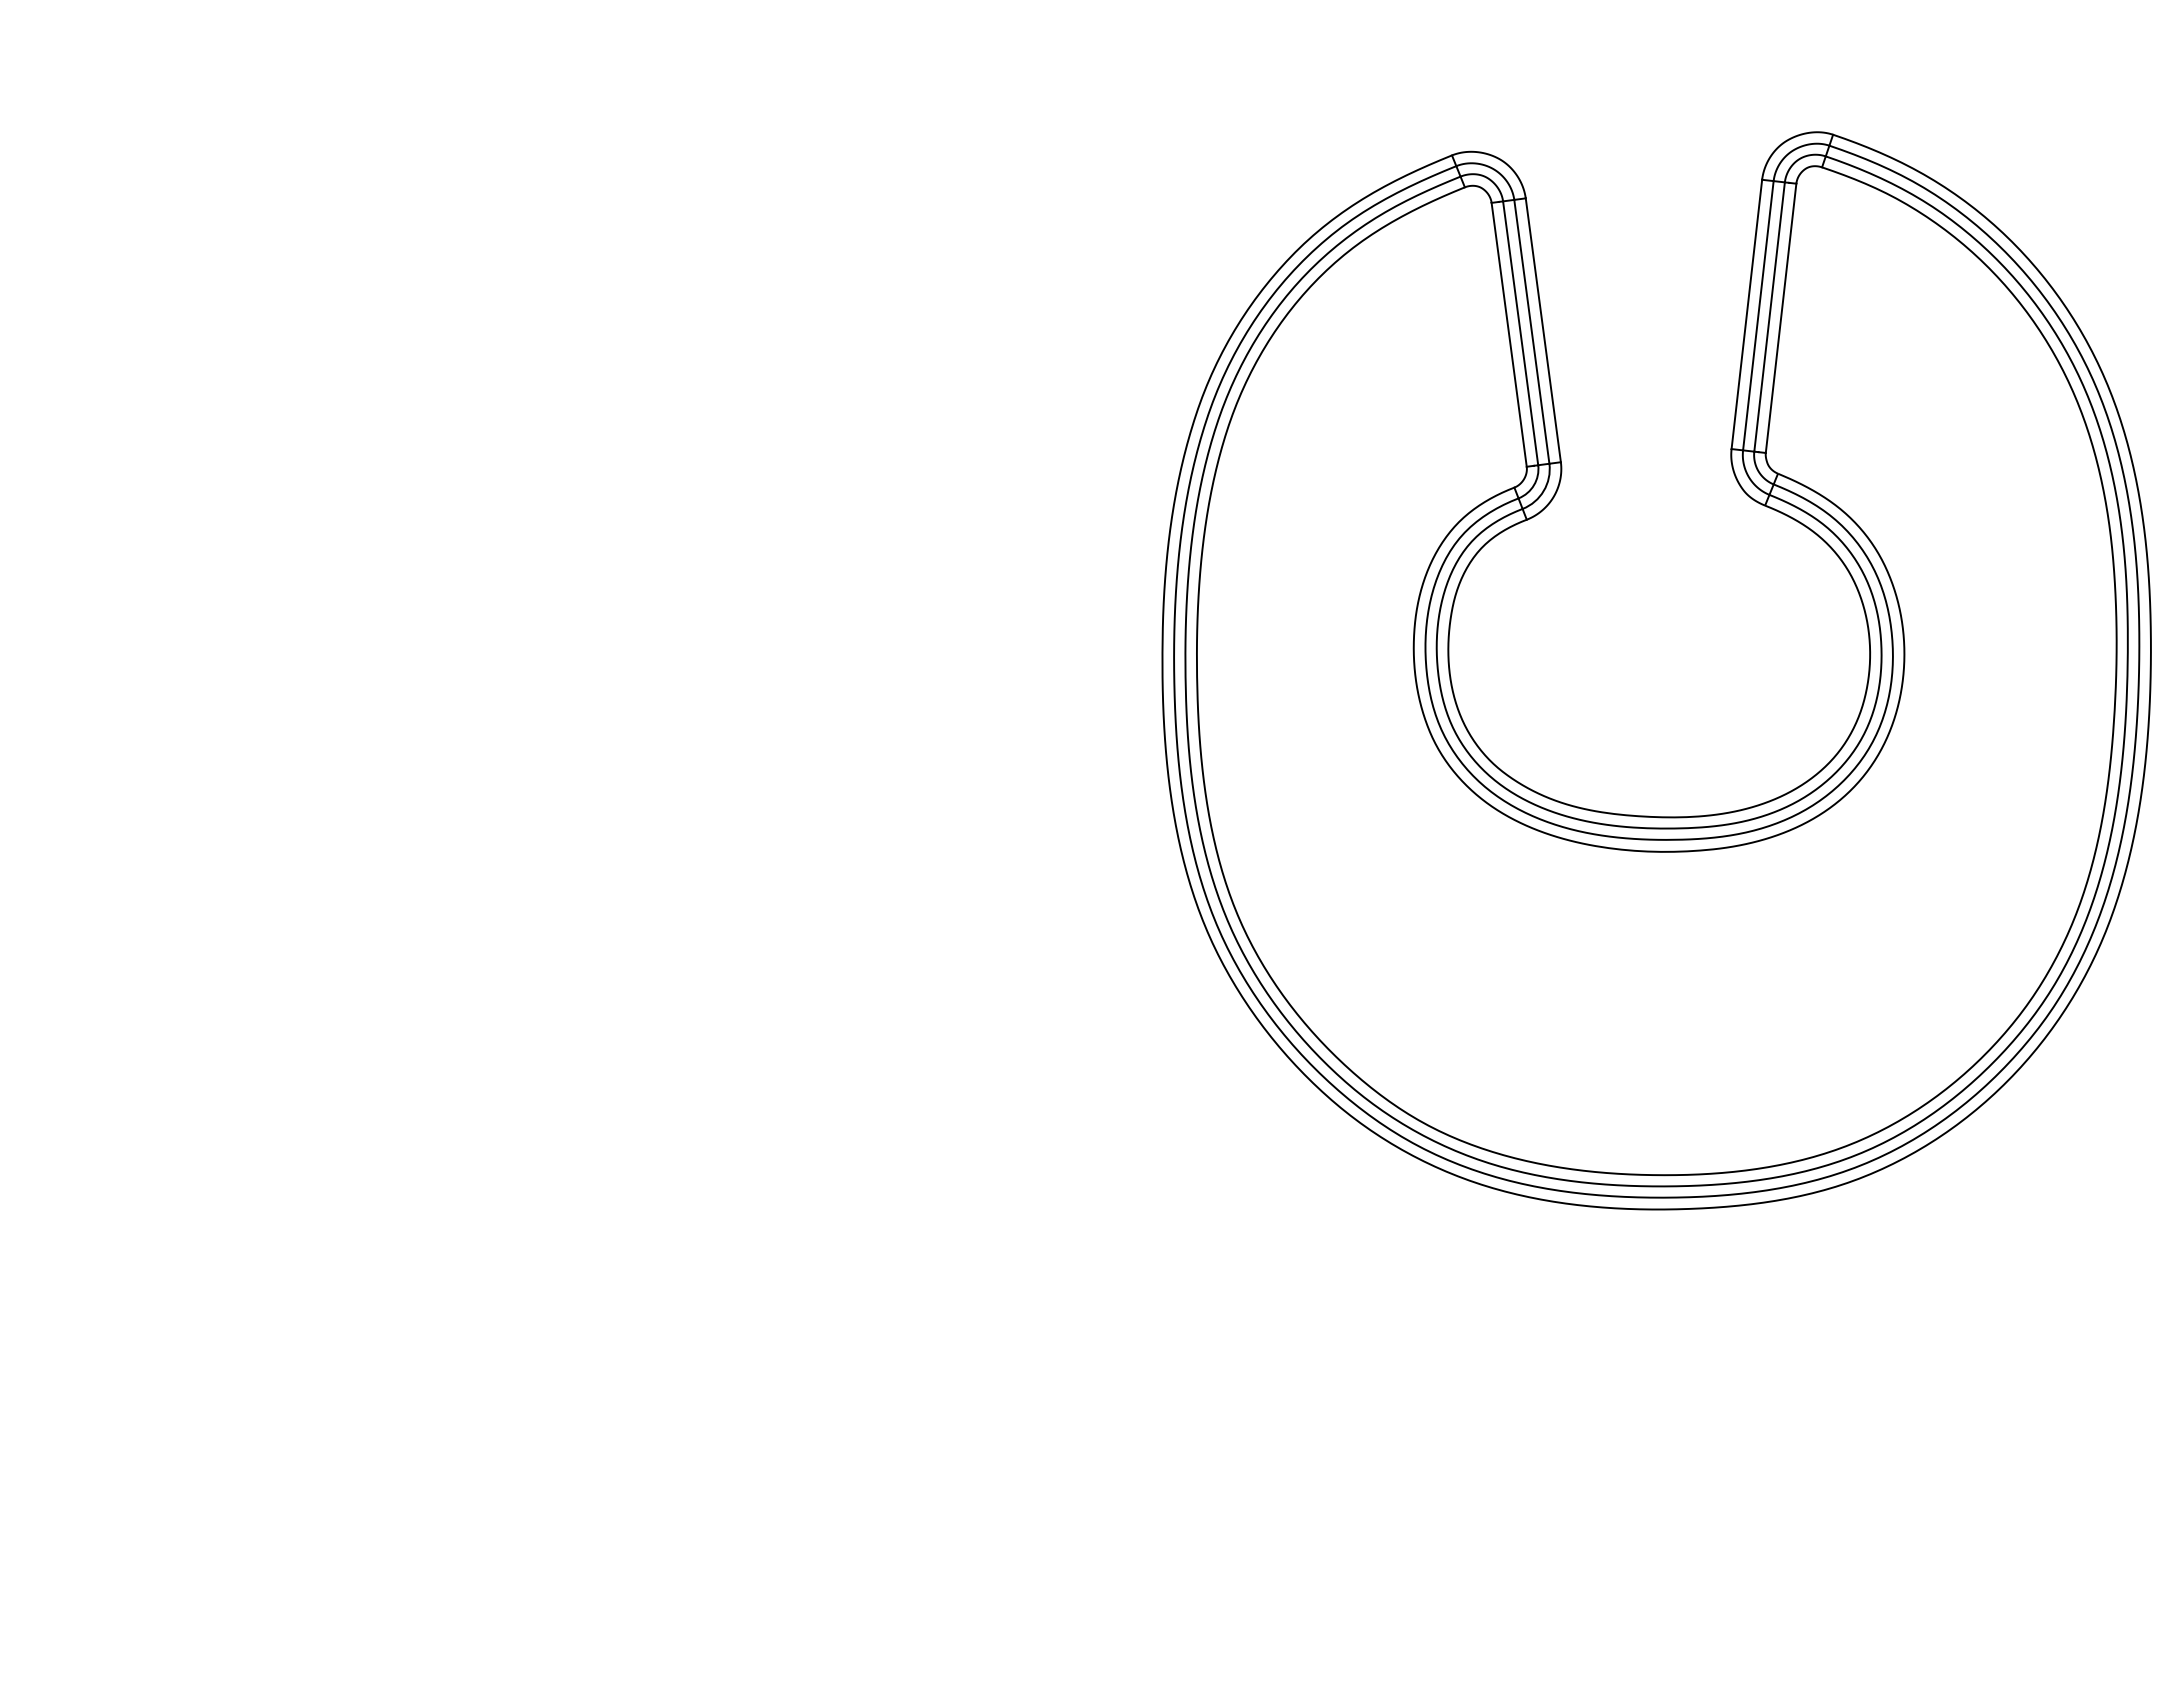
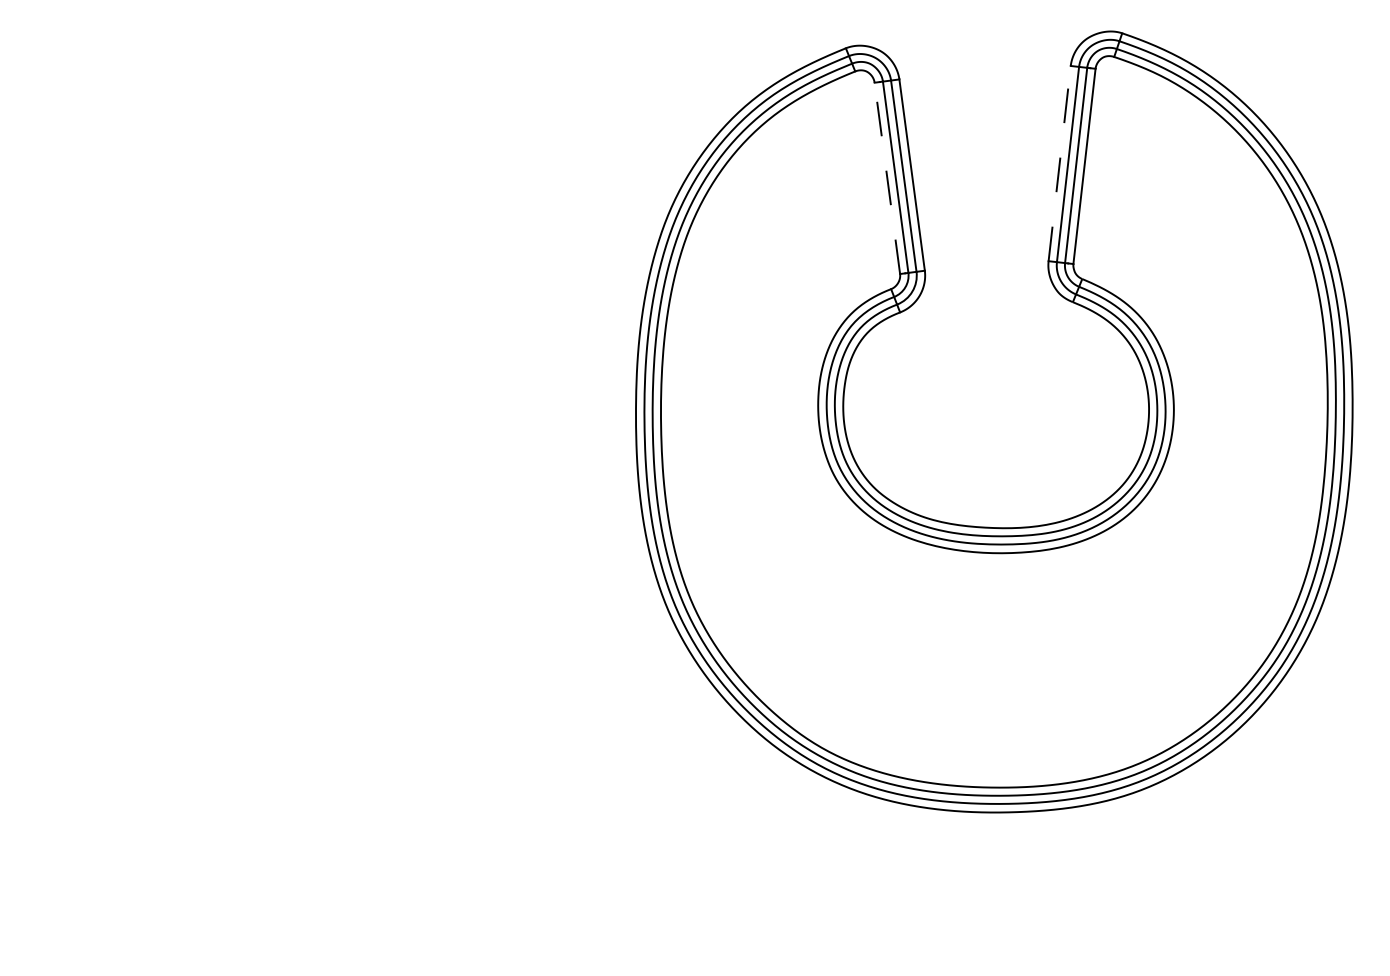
line: (1746, 313) -> (1059, 162), solid -> dashed
line: (1509, 334) -> (887, 178), solid -> dashed

